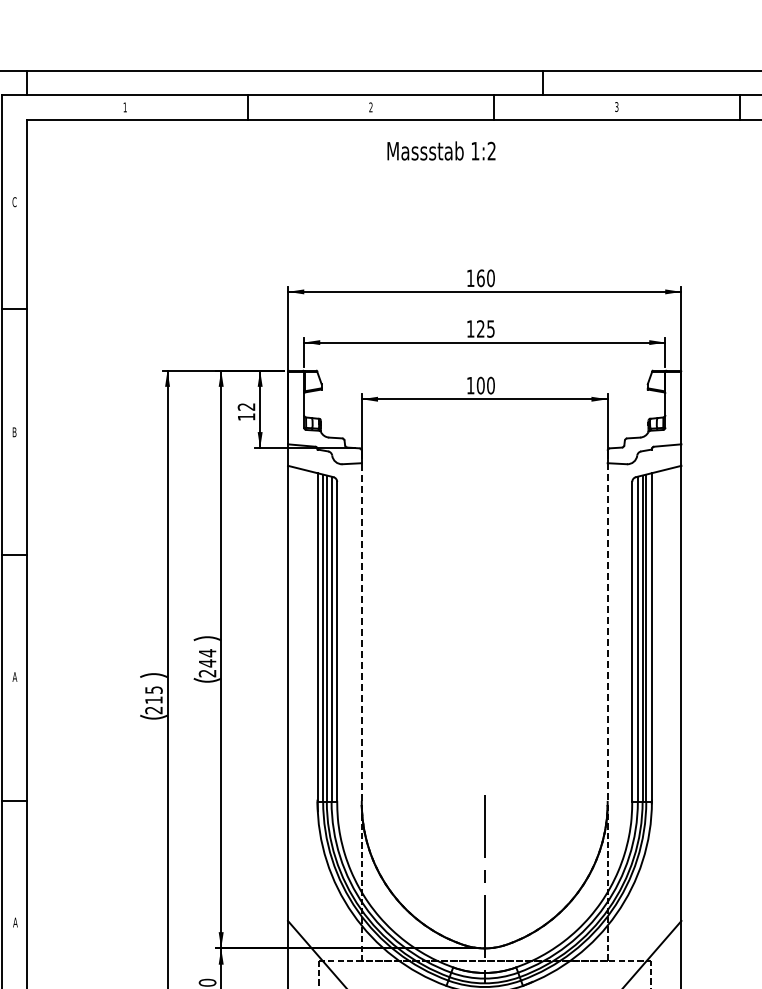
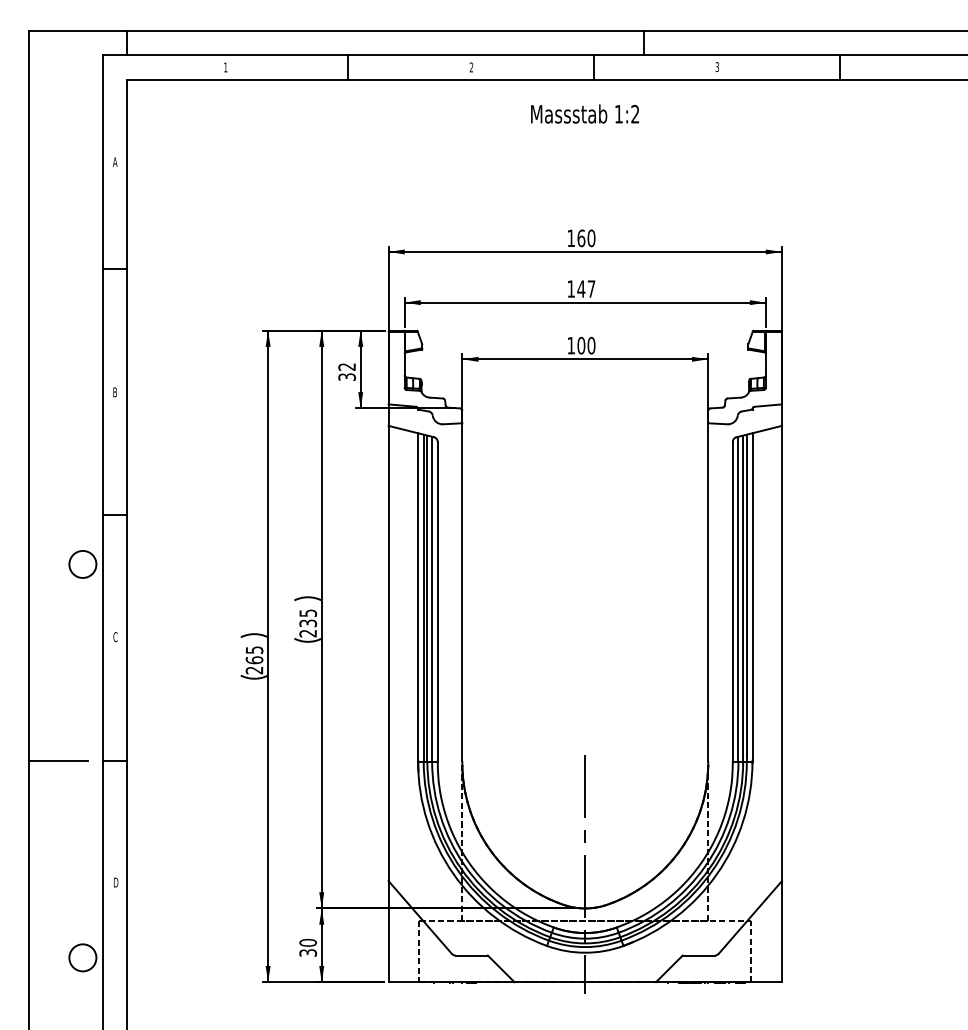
text: (440, 150) -> (584, 113), moved
text: (13, 202) -> (114, 162), C -> A
text: (485, 328) -> (586, 288), 125 -> 147
text: (245, 416) -> (346, 376), 12 -> 32
line: (361, 632) -> (462, 592), dashed -> solid
line: (607, 632) -> (708, 592), dashed -> solid
text: (207, 658) -> (308, 618), 244 -> 235
text: (14, 677) -> (115, 637), A -> C
text: (153, 700) -> (254, 660), 215 -> 265
text: (14, 922) -> (115, 882), A -> D

